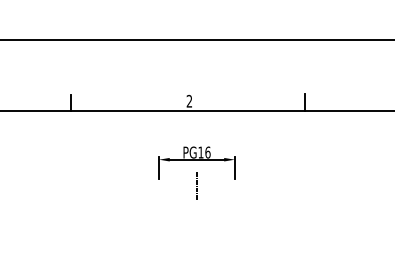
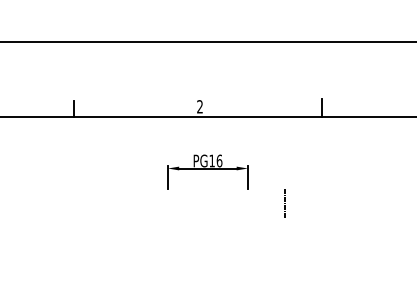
line: (196, 184) -> (284, 202), moved

